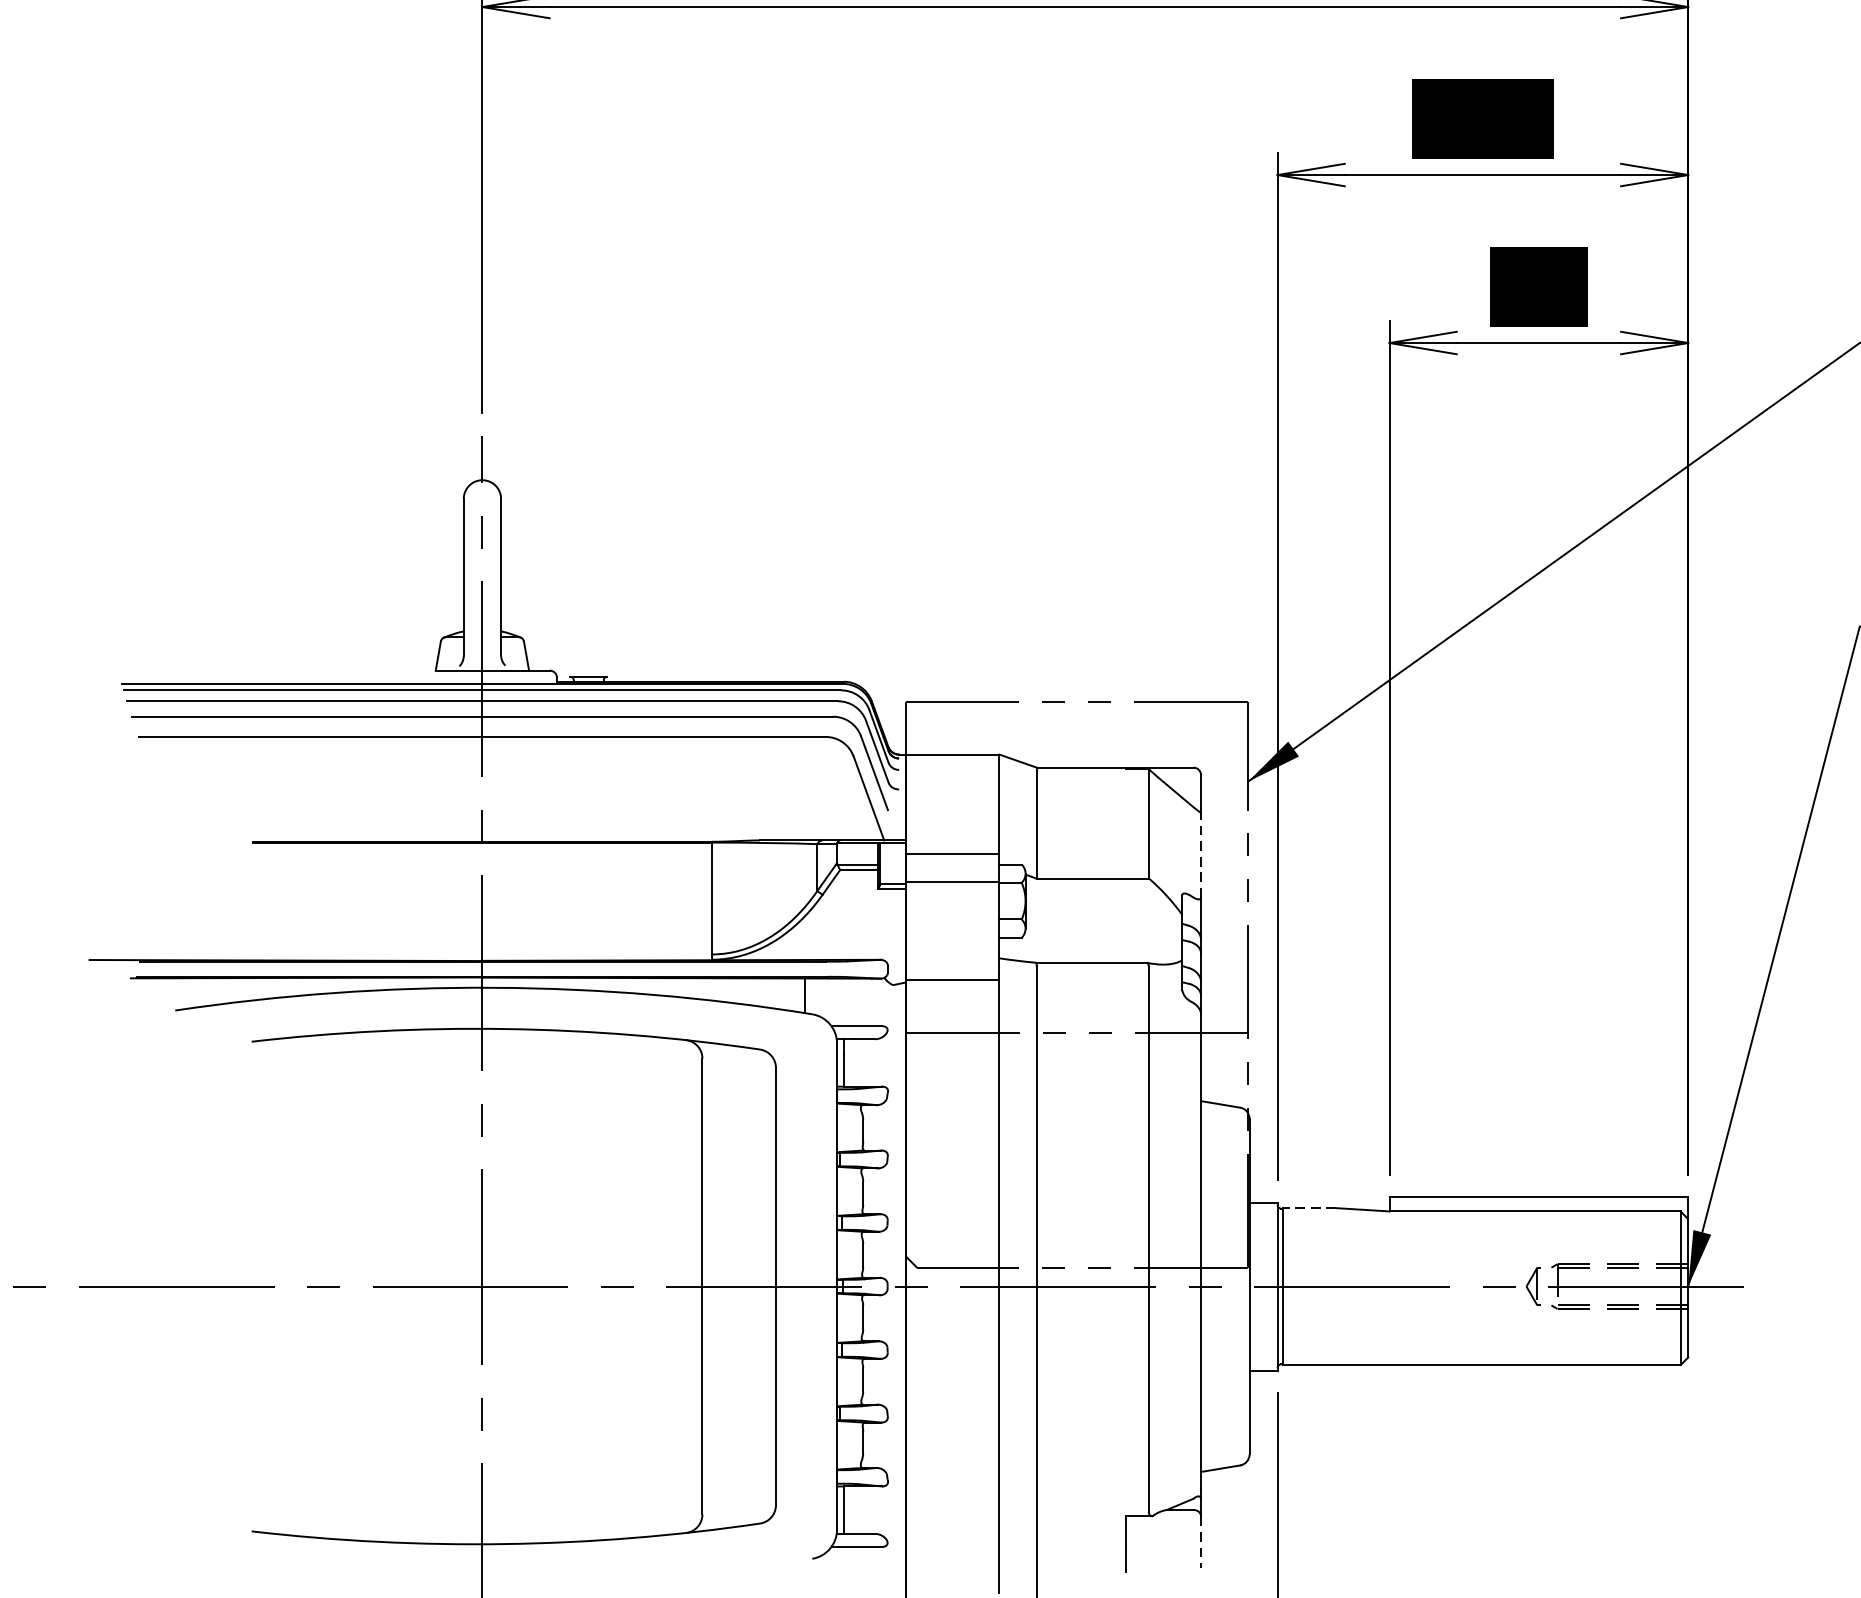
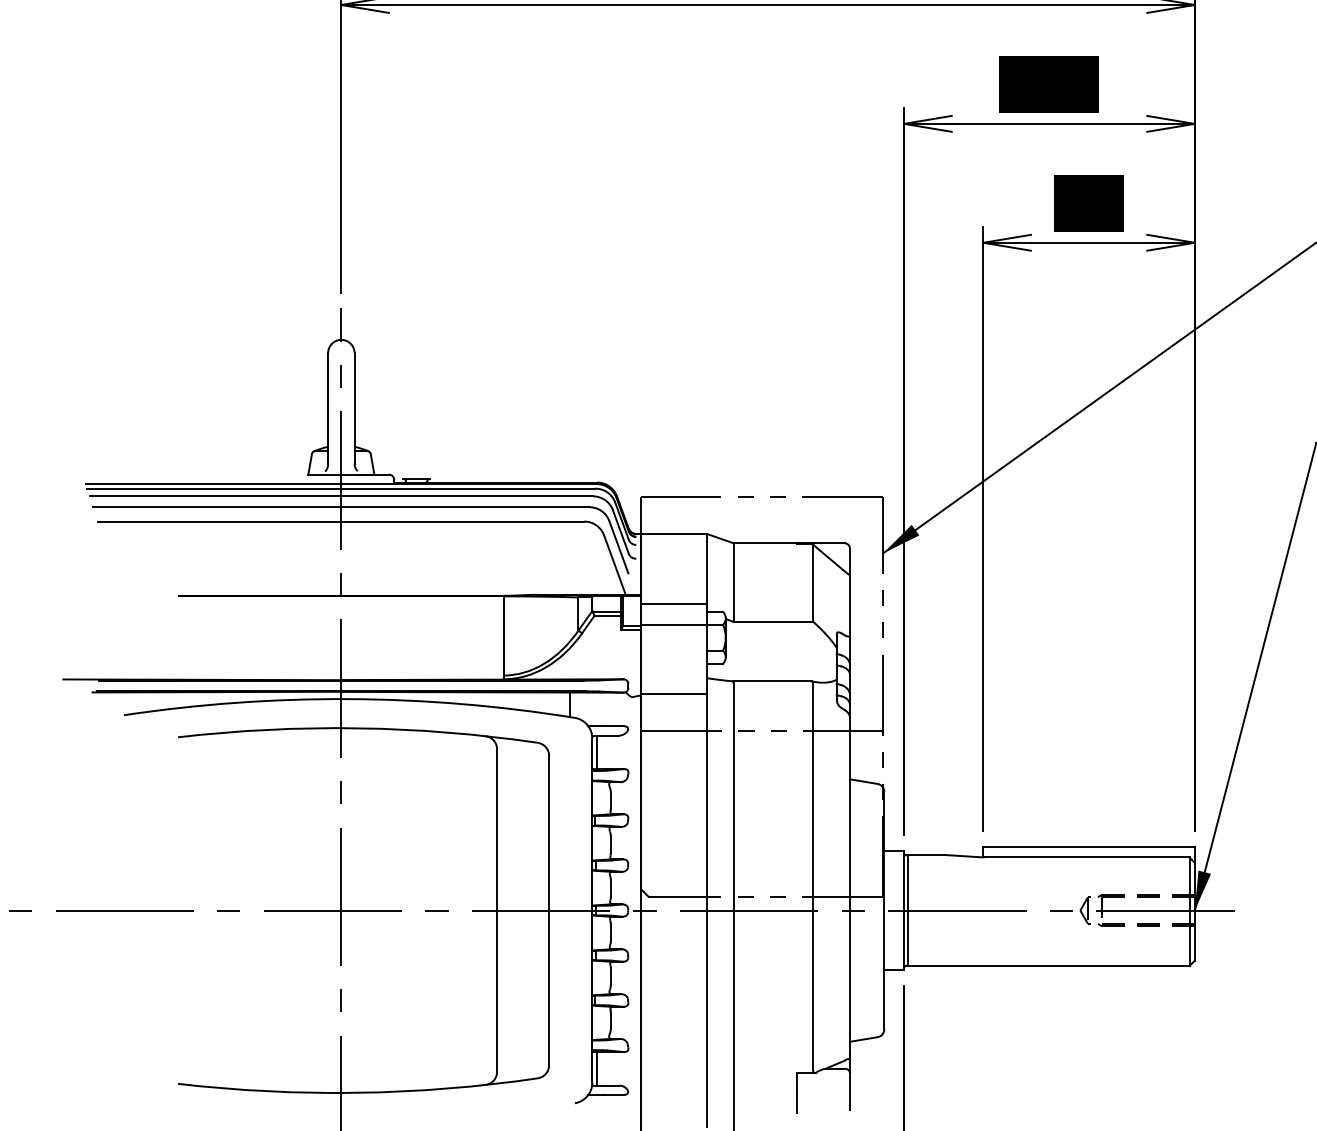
line: (1200, 855) -> (849, 605), dashed -> solid
line: (1309, 1208) -> (926, 855), dashed -> solid
line: (1200, 1543) -> (849, 1092), dashed -> solid

